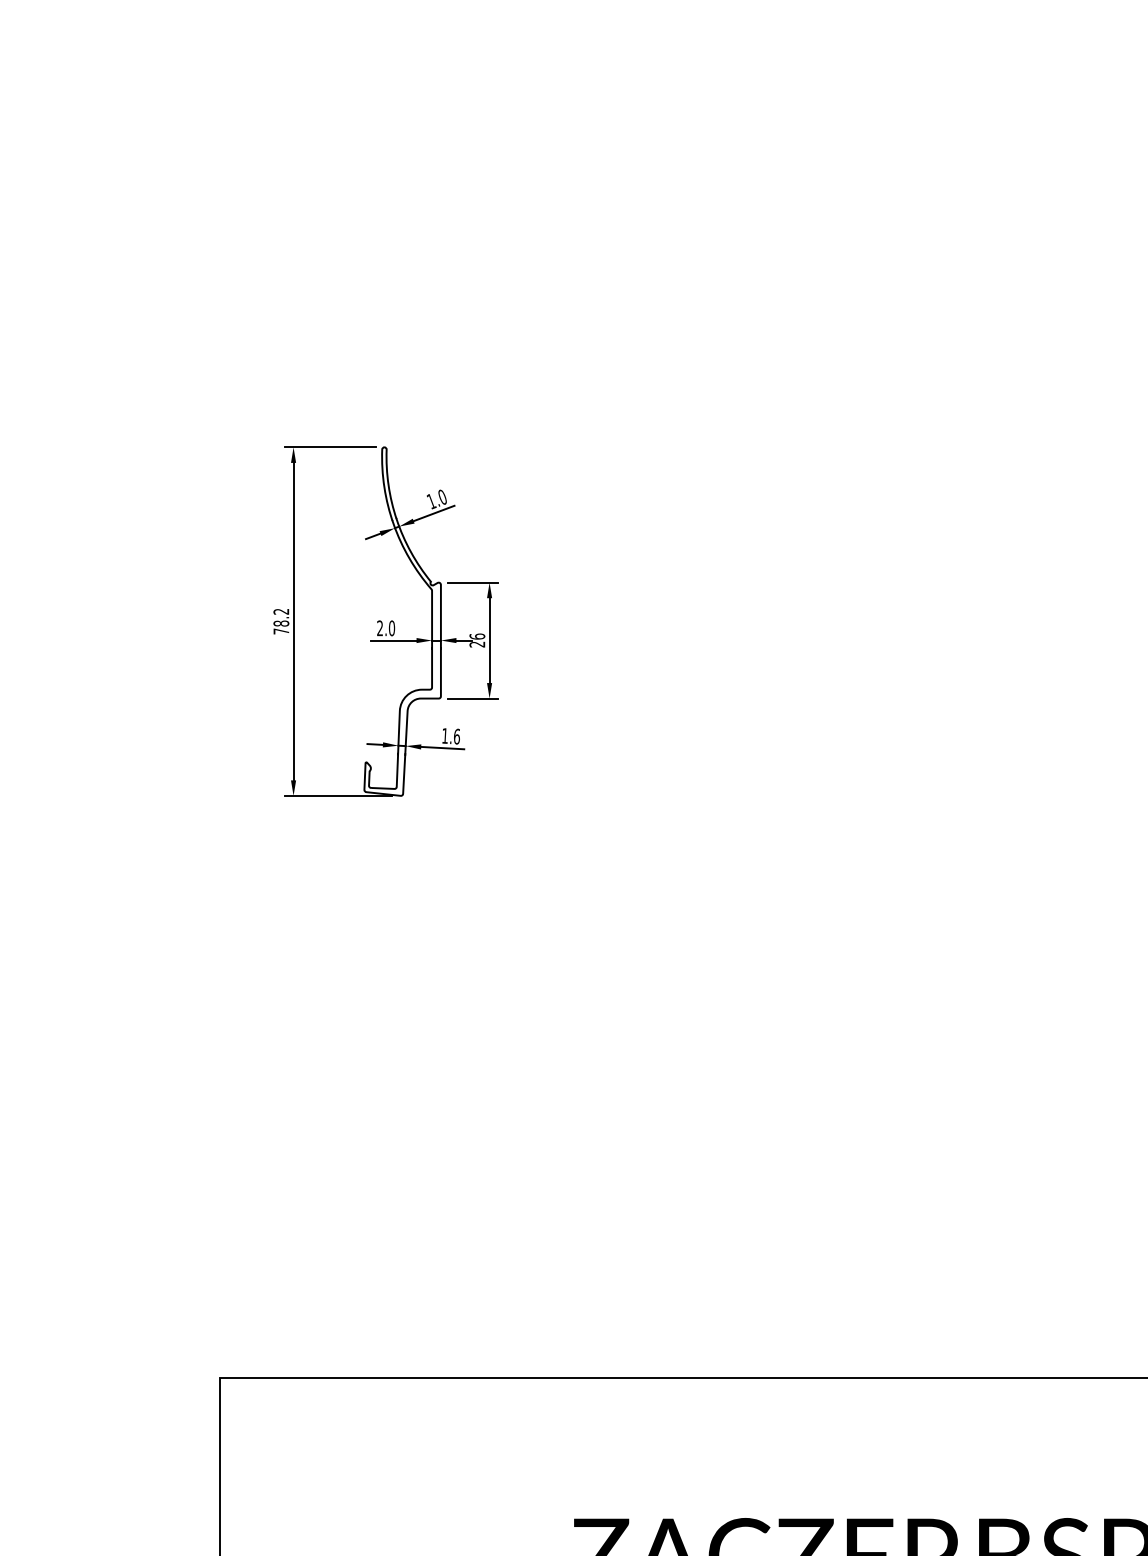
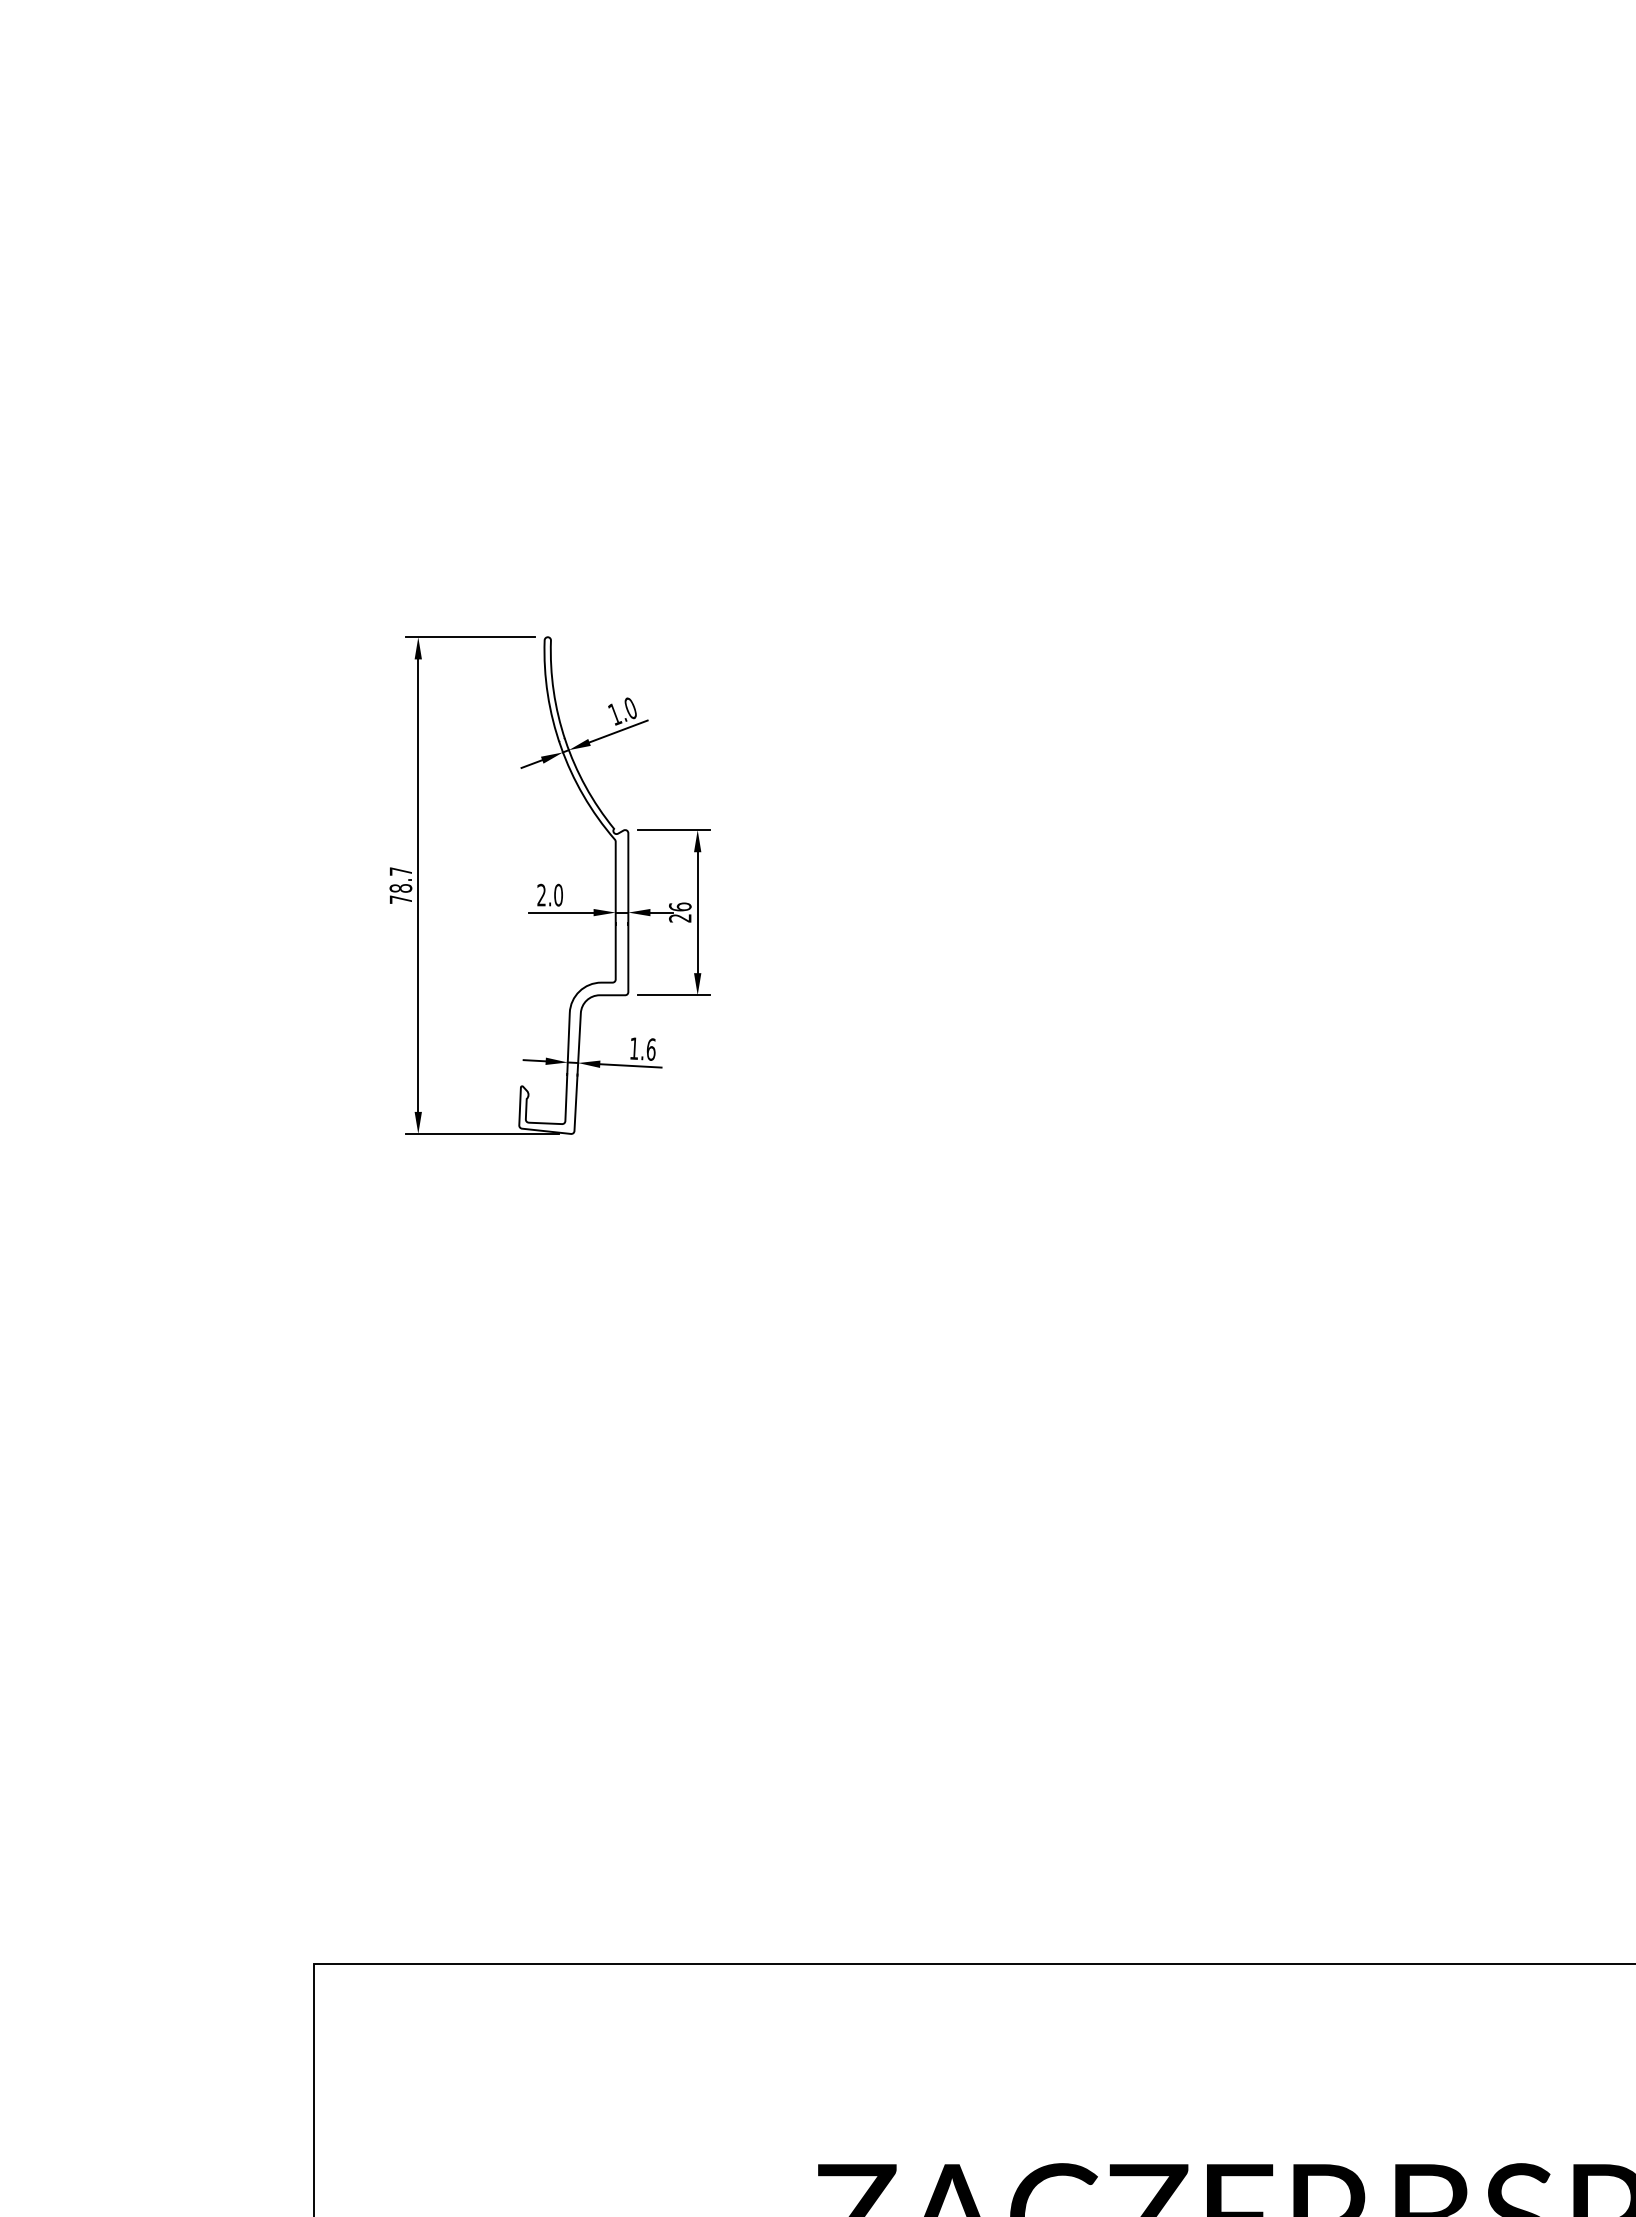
text: (281, 611) -> (400, 871), 78.2 -> 78.7

